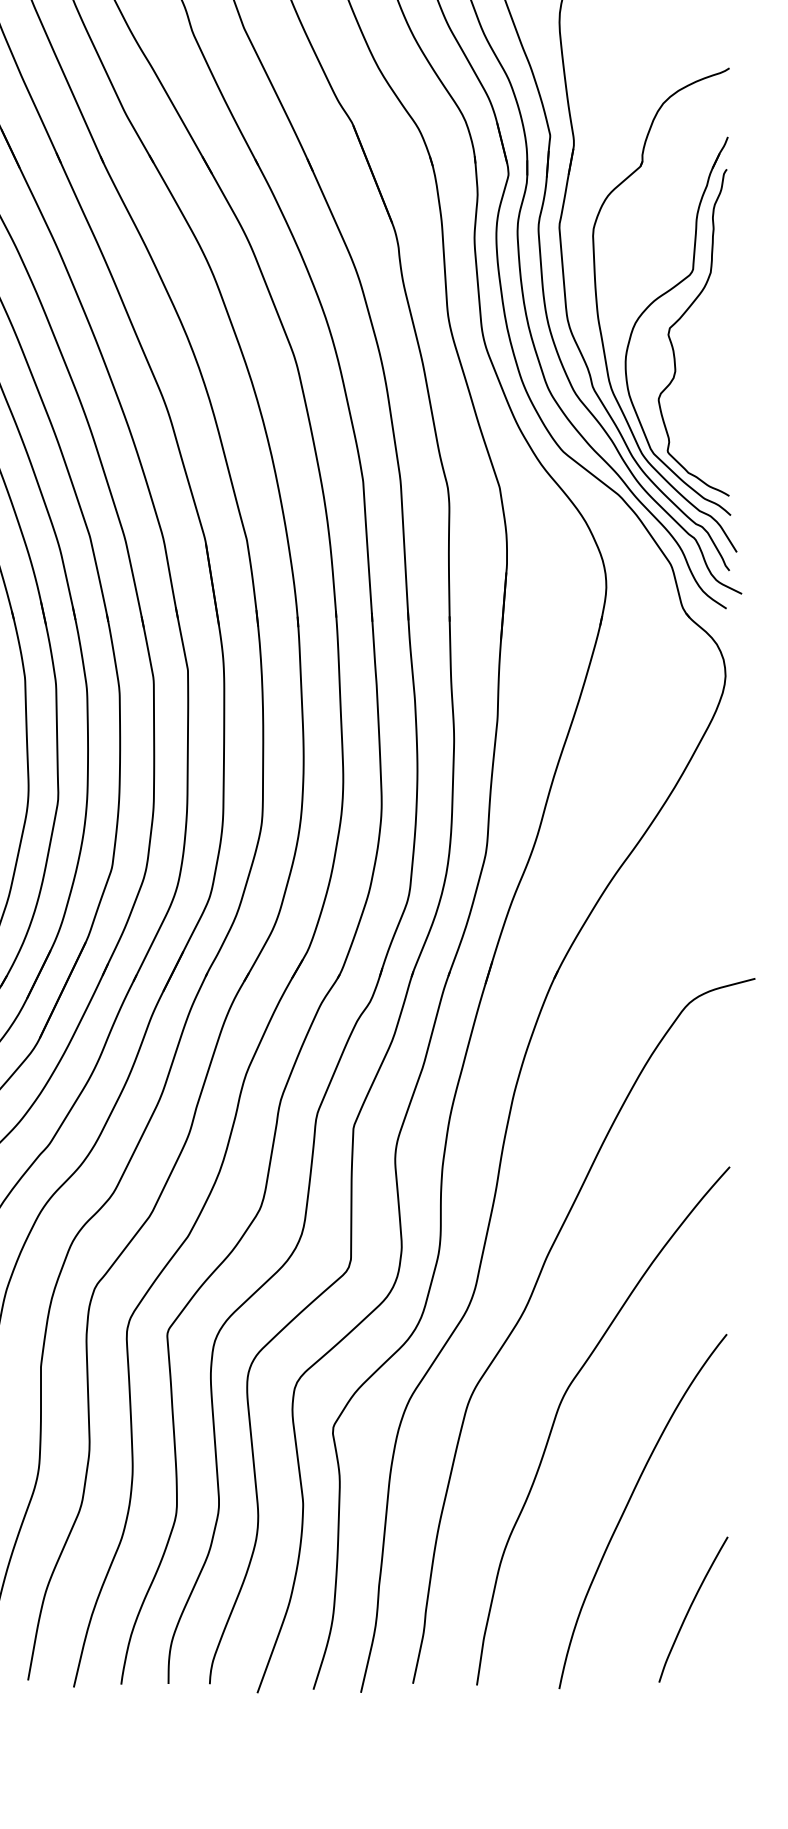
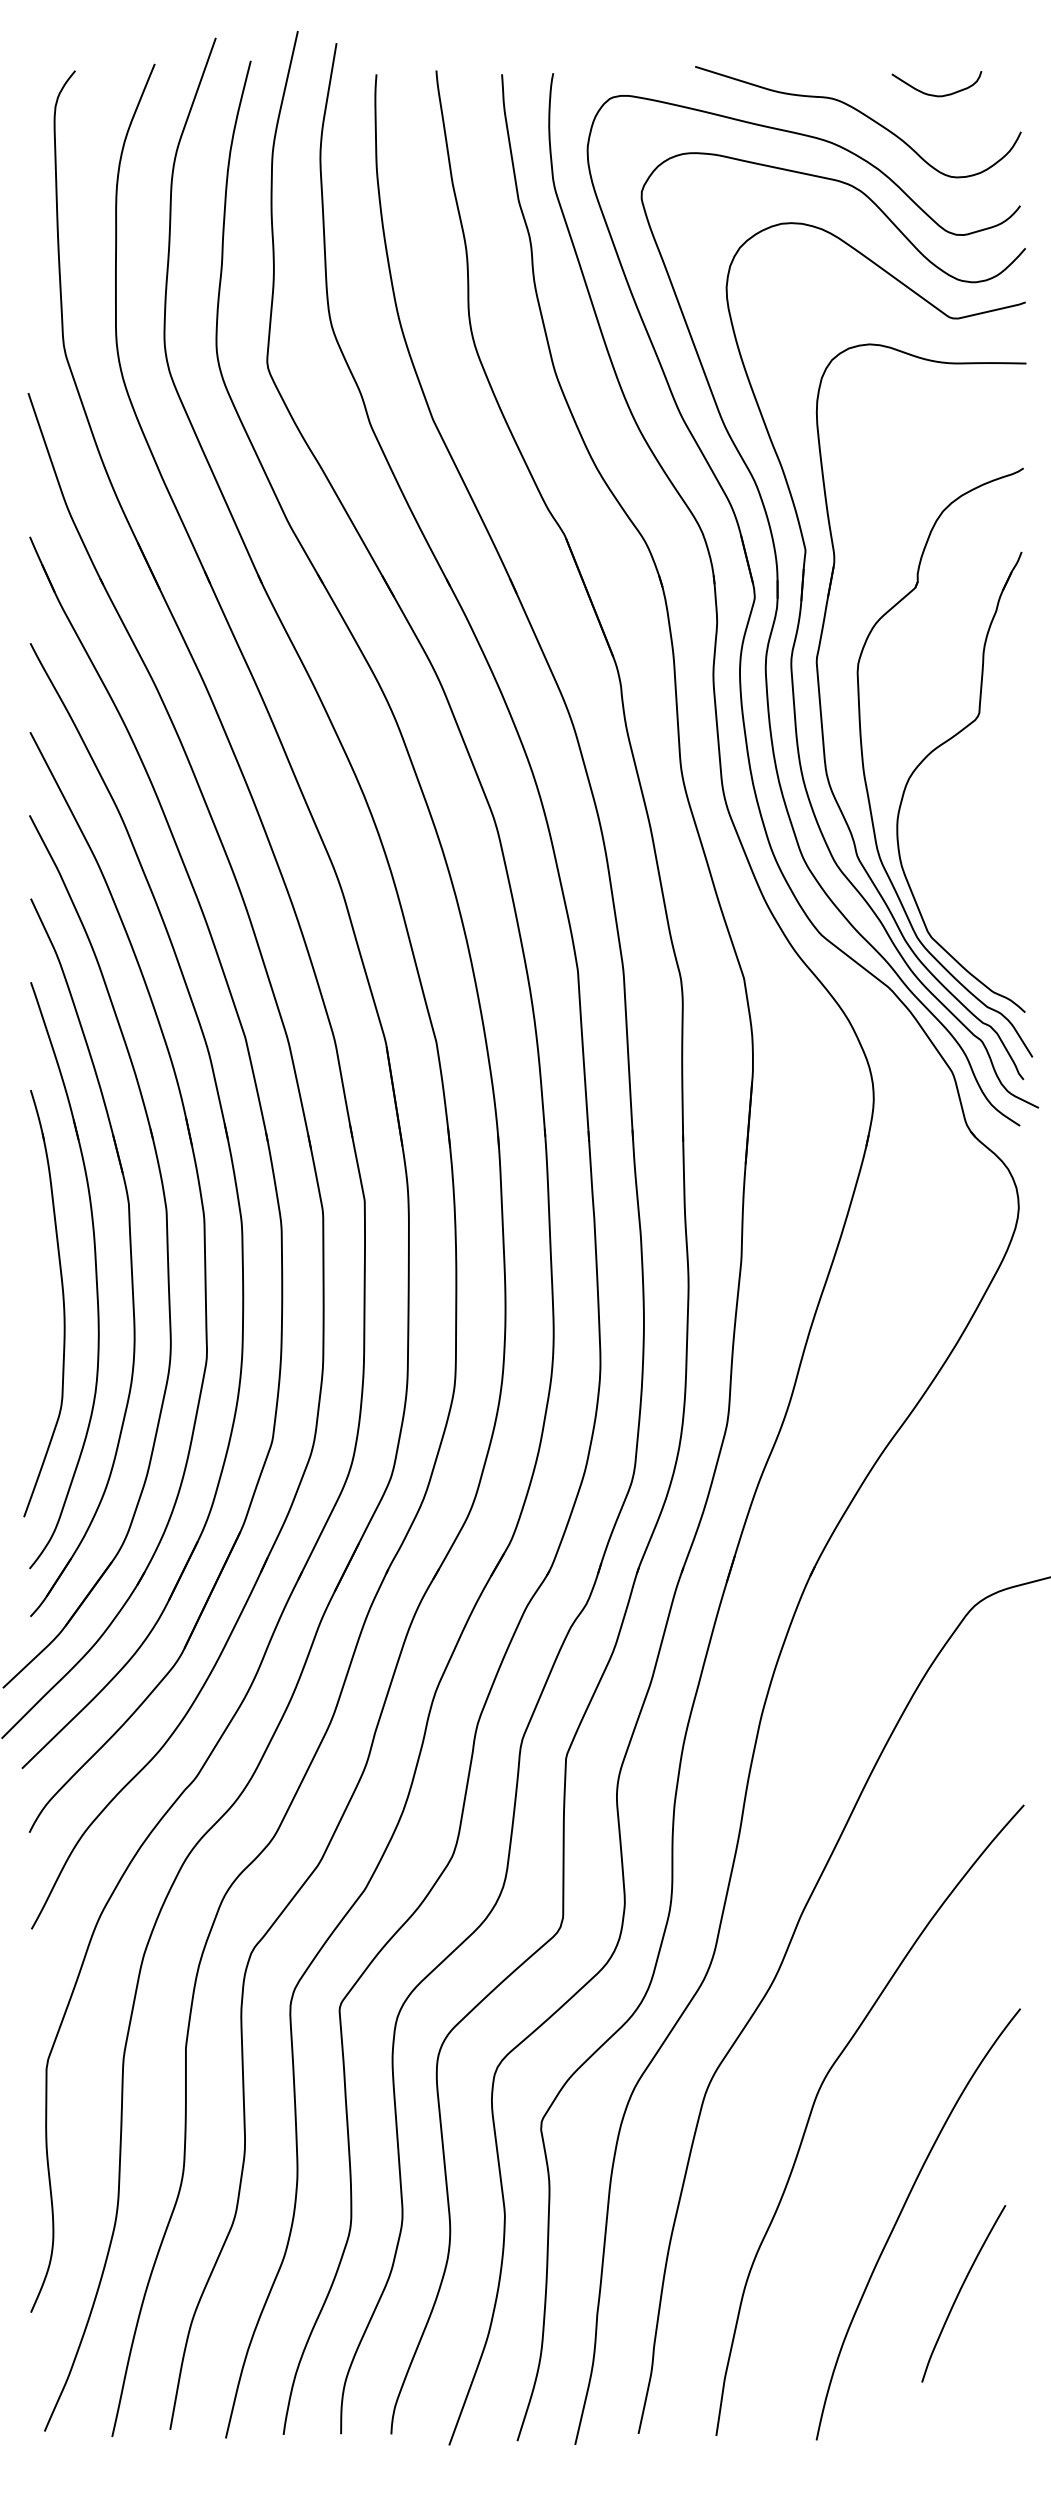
curve: (680, 319) -> (963, 774), removed
curve: (690, 1608) -> (960, 2292), moved

